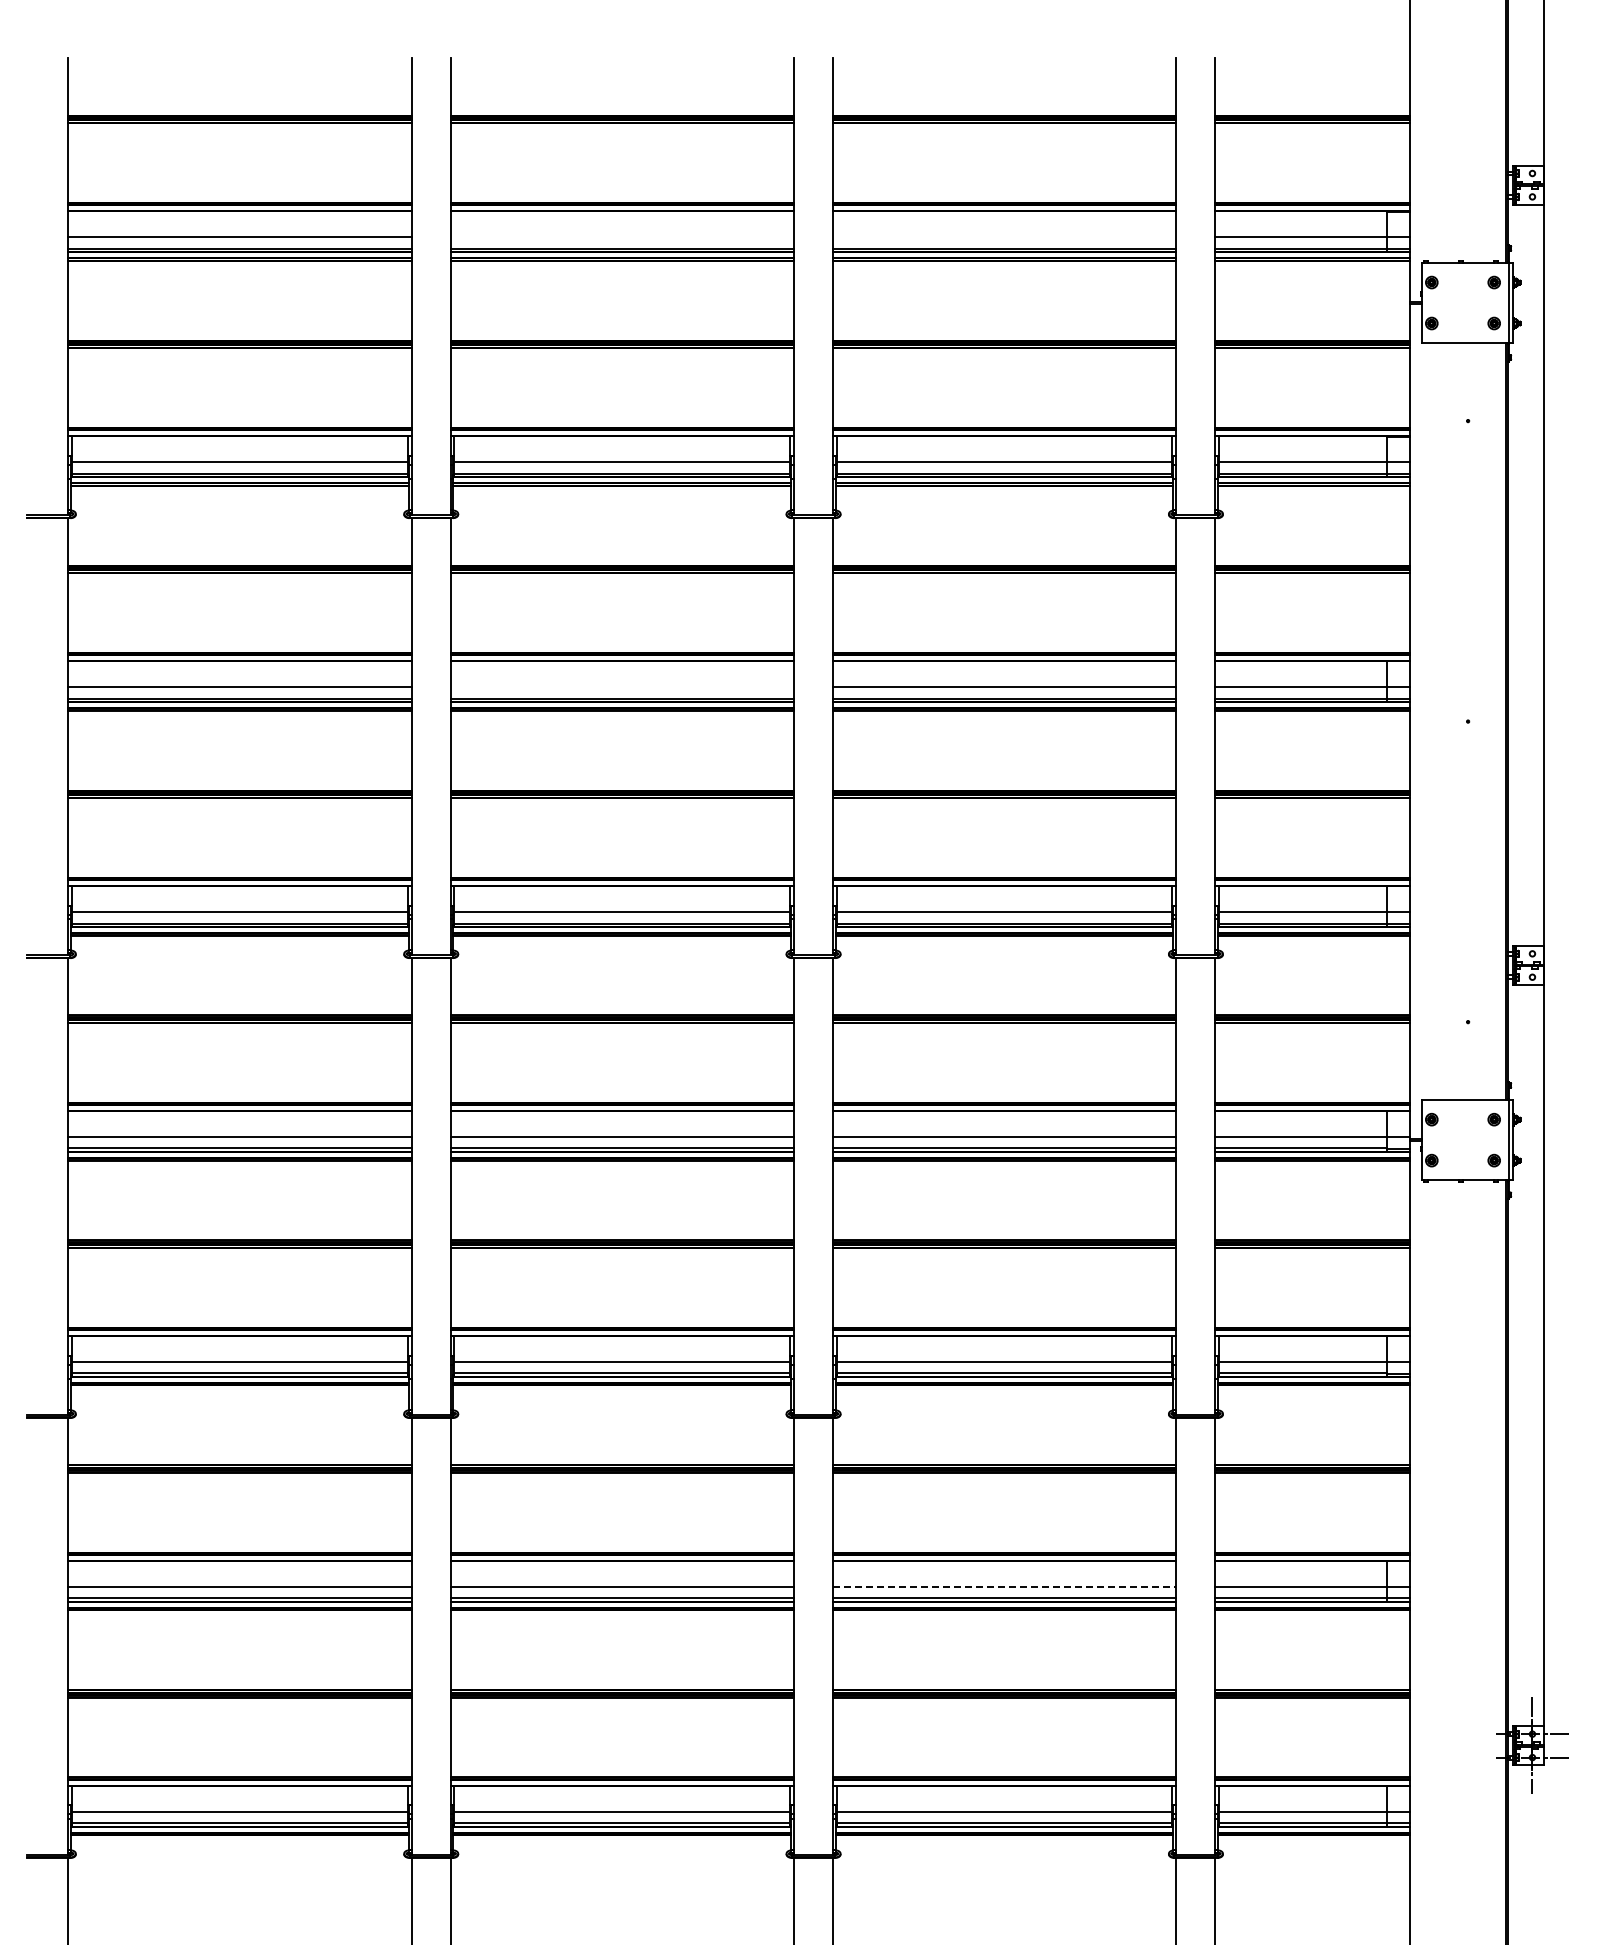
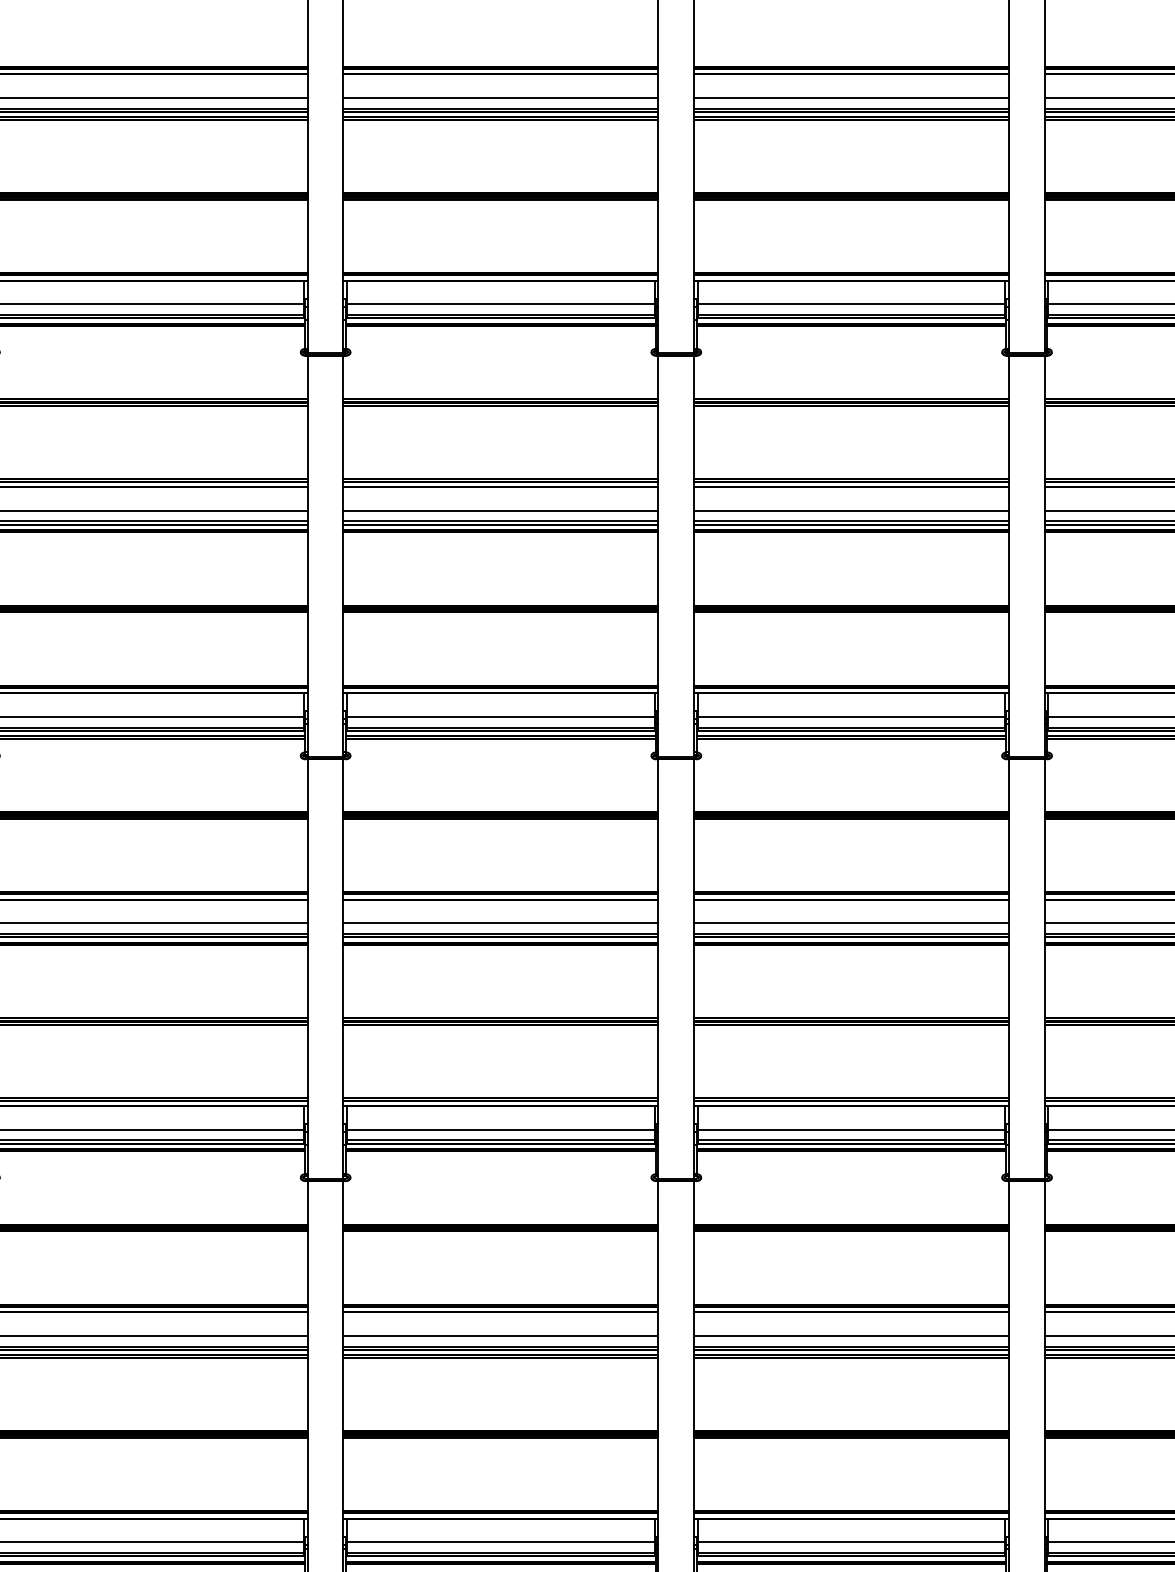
line: (621, 237) -> (500, 98), added
line: (1004, 237) -> (851, 98), added
line: (621, 687) -> (500, 511), added
line: (1004, 1586) -> (851, 1335), dashed -> solid

